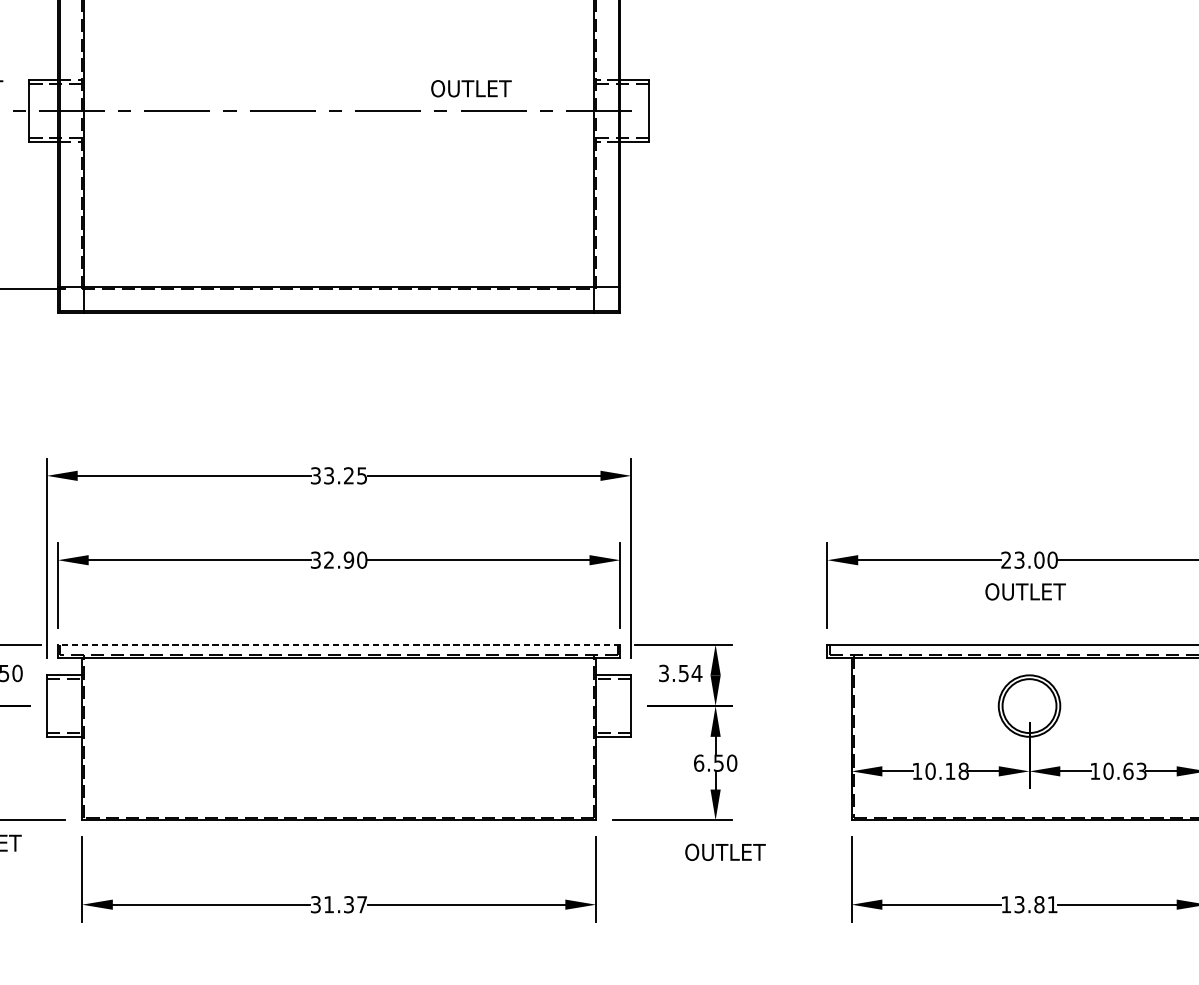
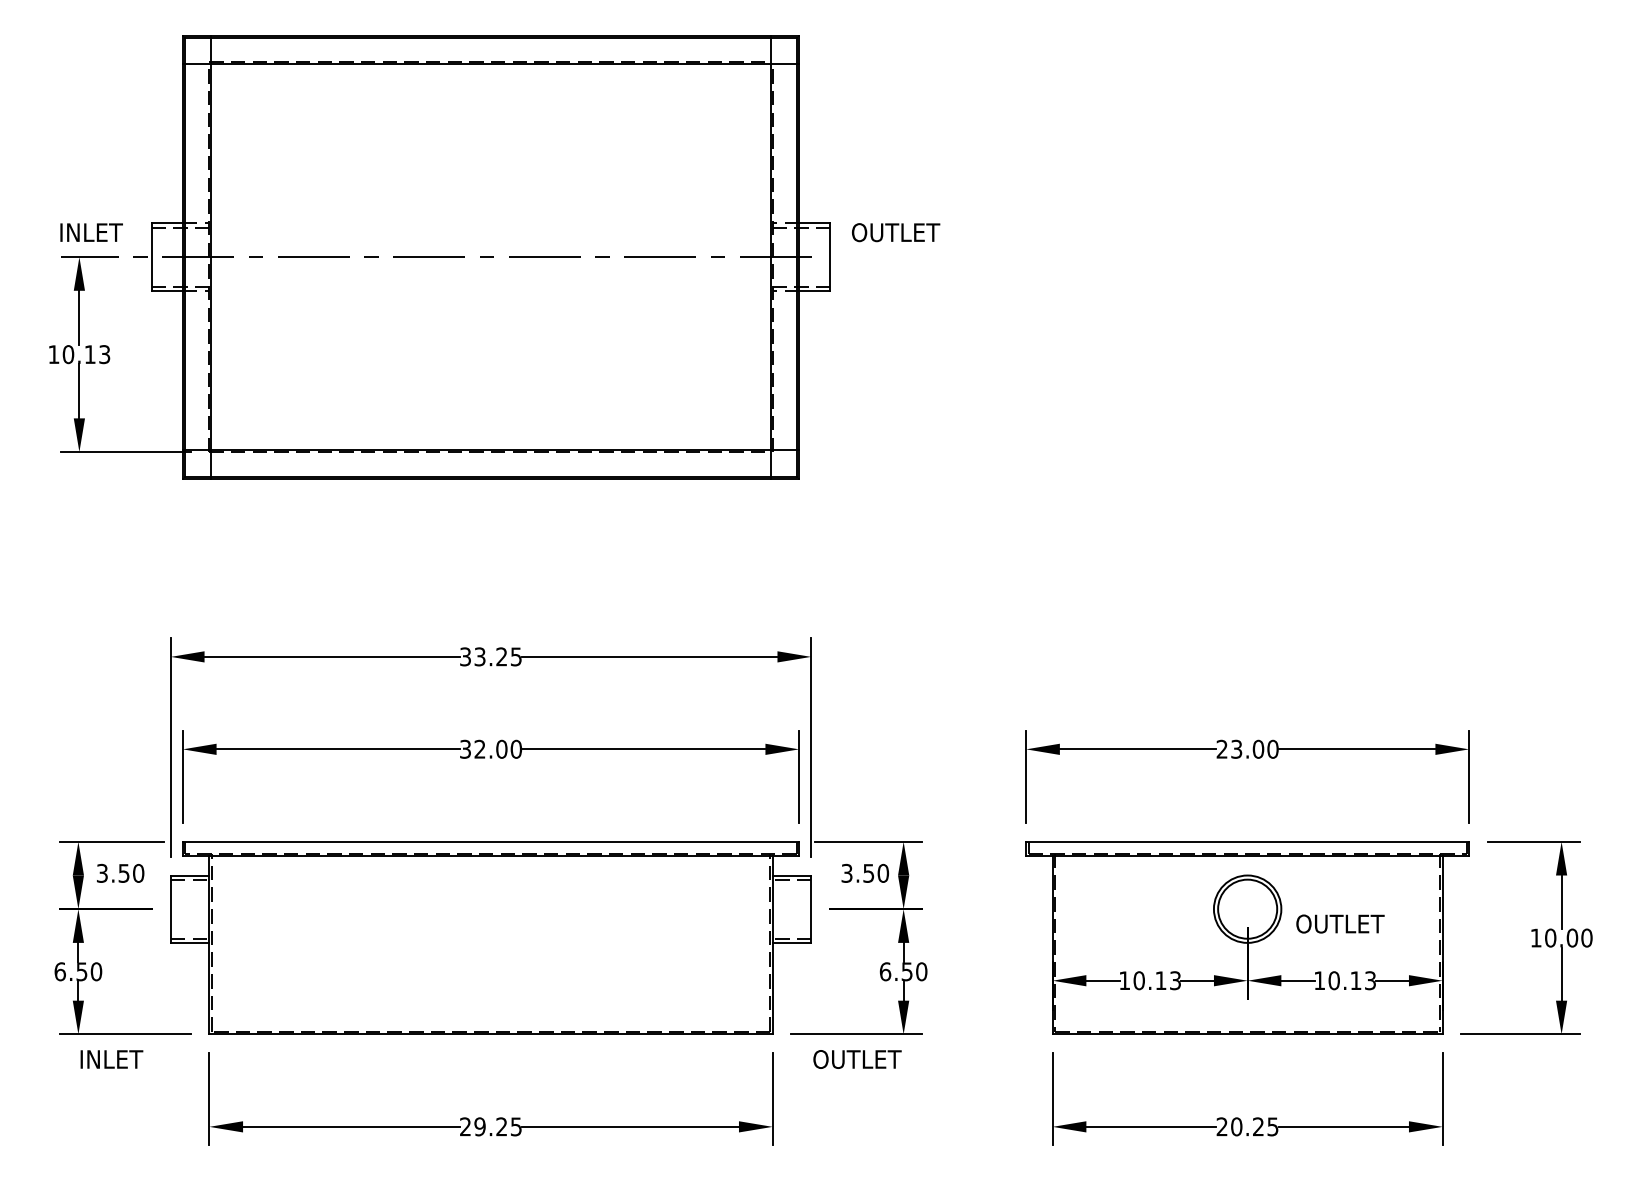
text: (471, 88) -> (896, 232), moved
text: (348, 560) -> (501, 749), 32.90 -> 32.00
text: (1025, 591) -> (1340, 923), moved
line: (338, 644) -> (490, 841), dashed -> solid
text: (697, 672) -> (883, 872), 3.54 -> 3.50
text: (963, 771) -> (1175, 980), 10.18 -> 10.13
text: (1127, 771) -> (1355, 980), 10.63 -> 10.13
text: (725, 852) -> (857, 1059), moved
text: (338, 904) -> (490, 1126), 31.37 -> 29.25
text: (1029, 904) -> (1247, 1126), 13.81 -> 20.25

